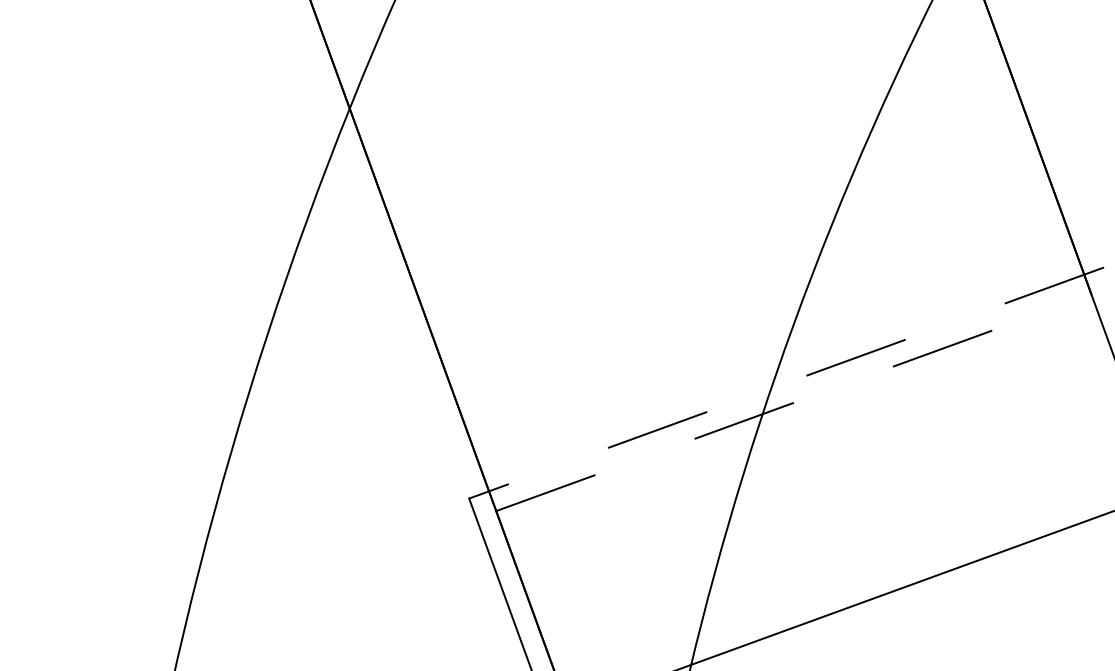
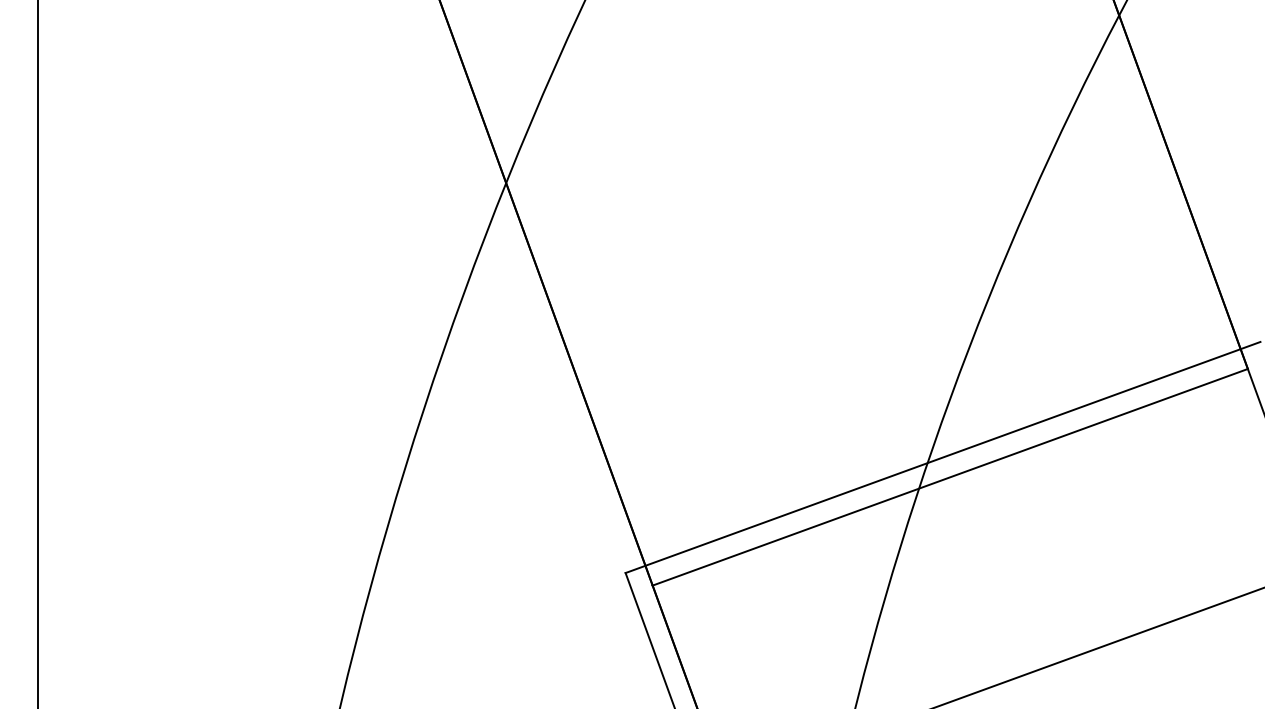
line: (787, 383) -> (943, 457), dashed -> solid
line: (794, 403) -> (950, 477), dashed -> solid

